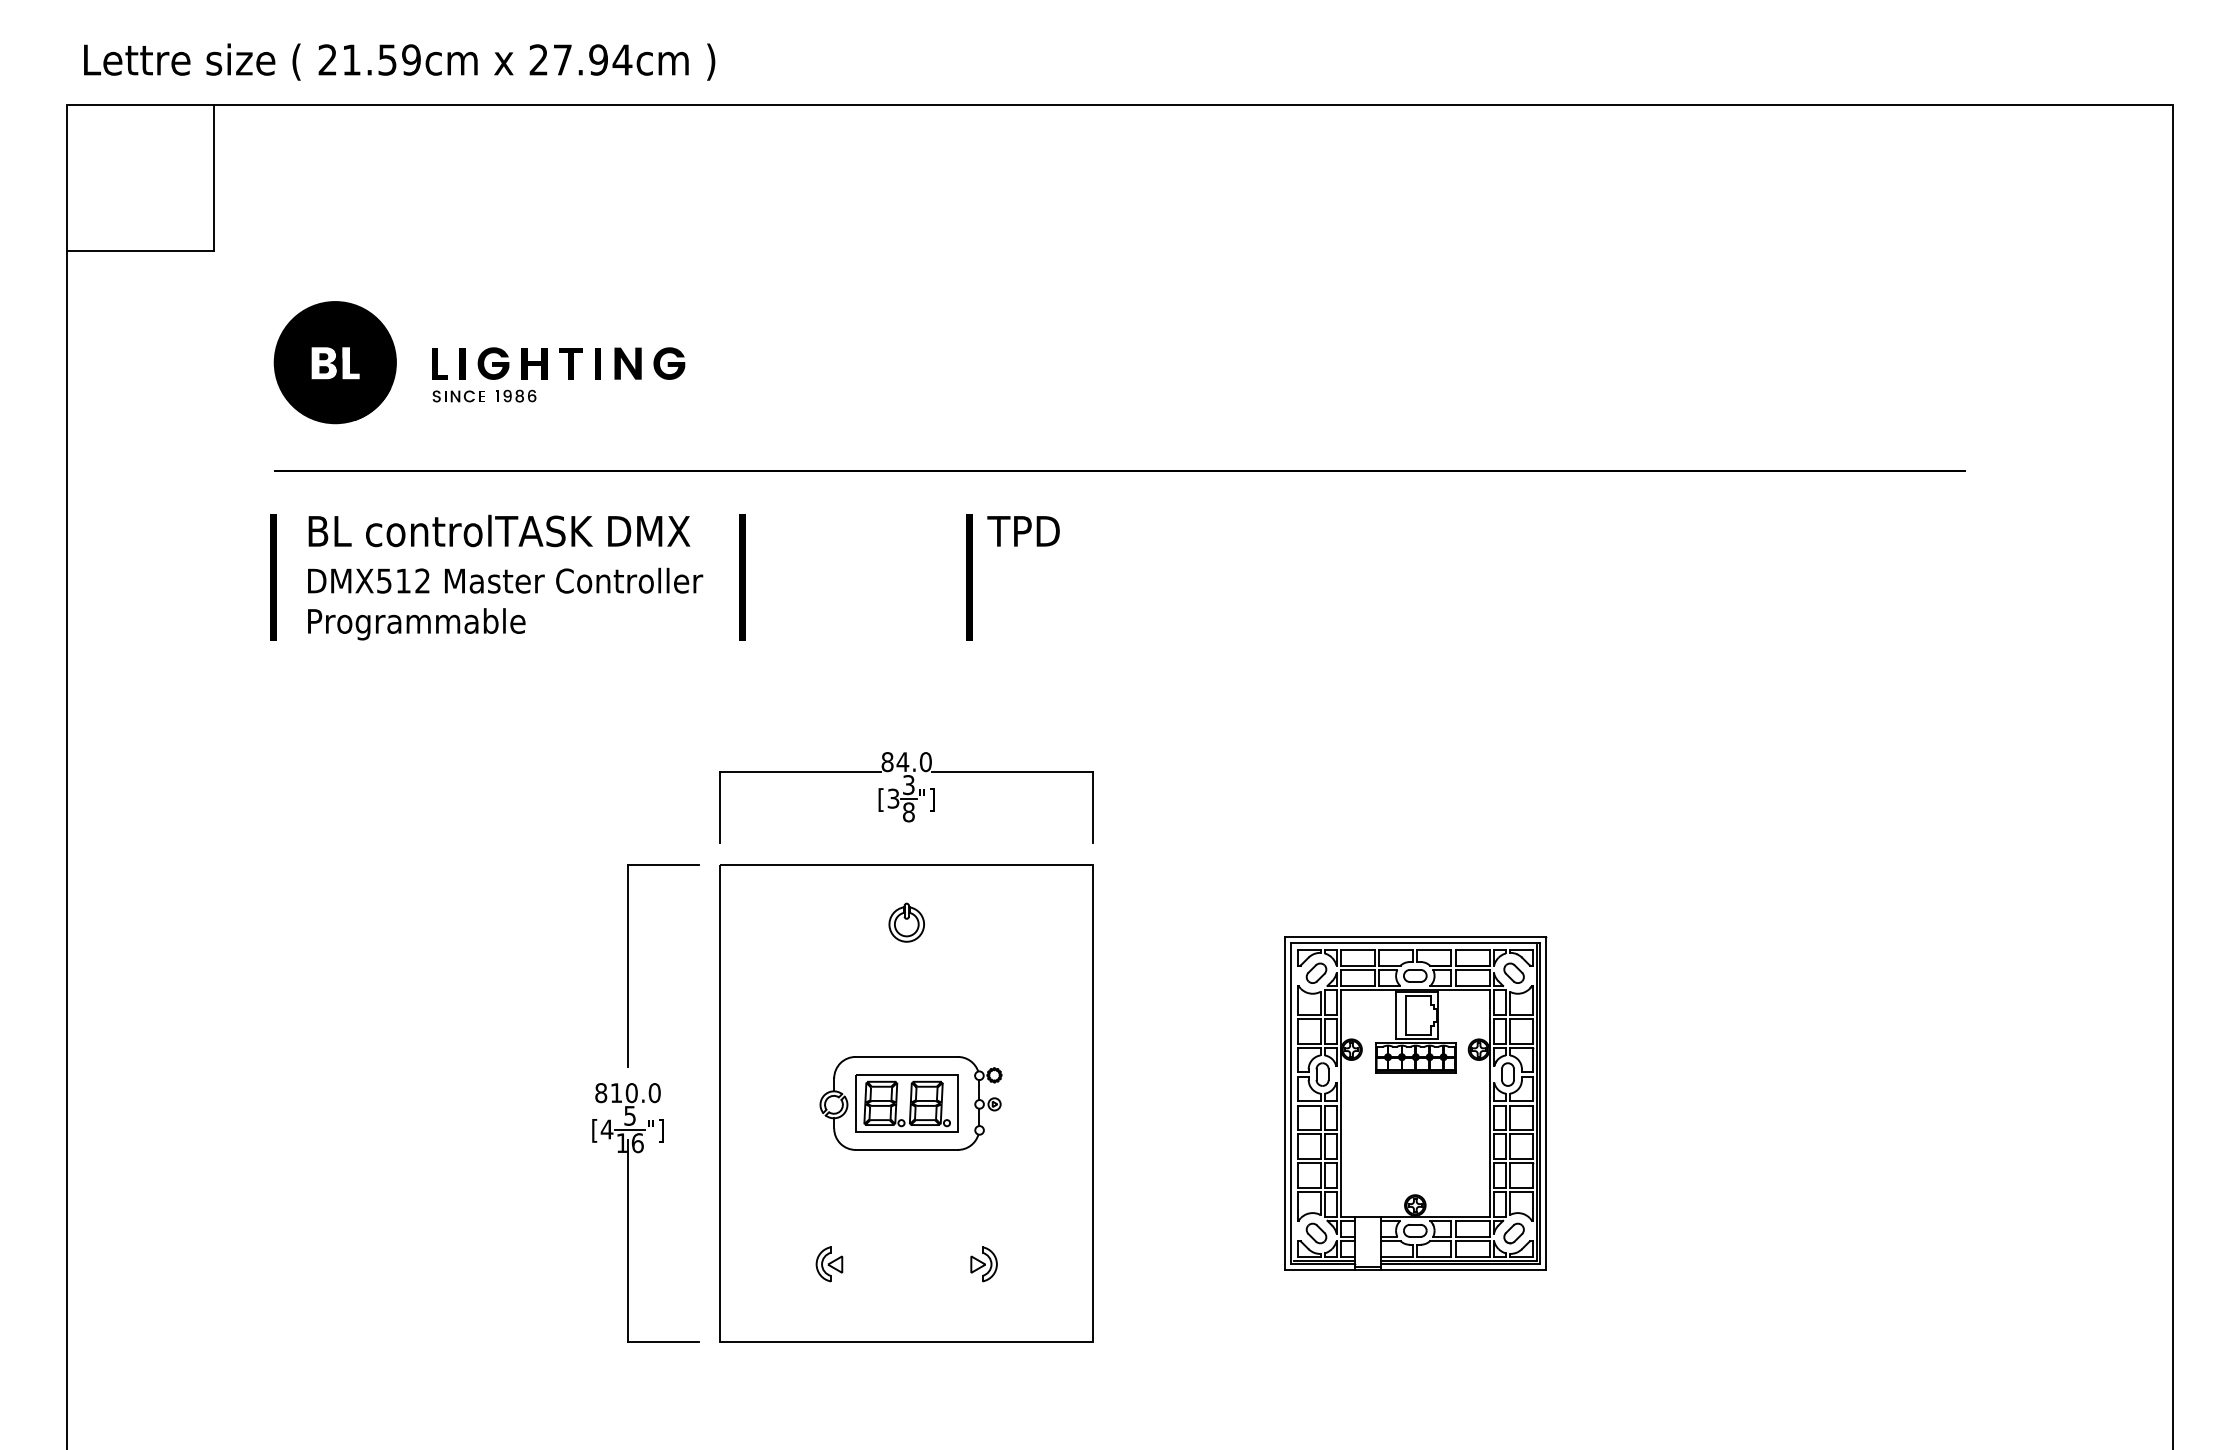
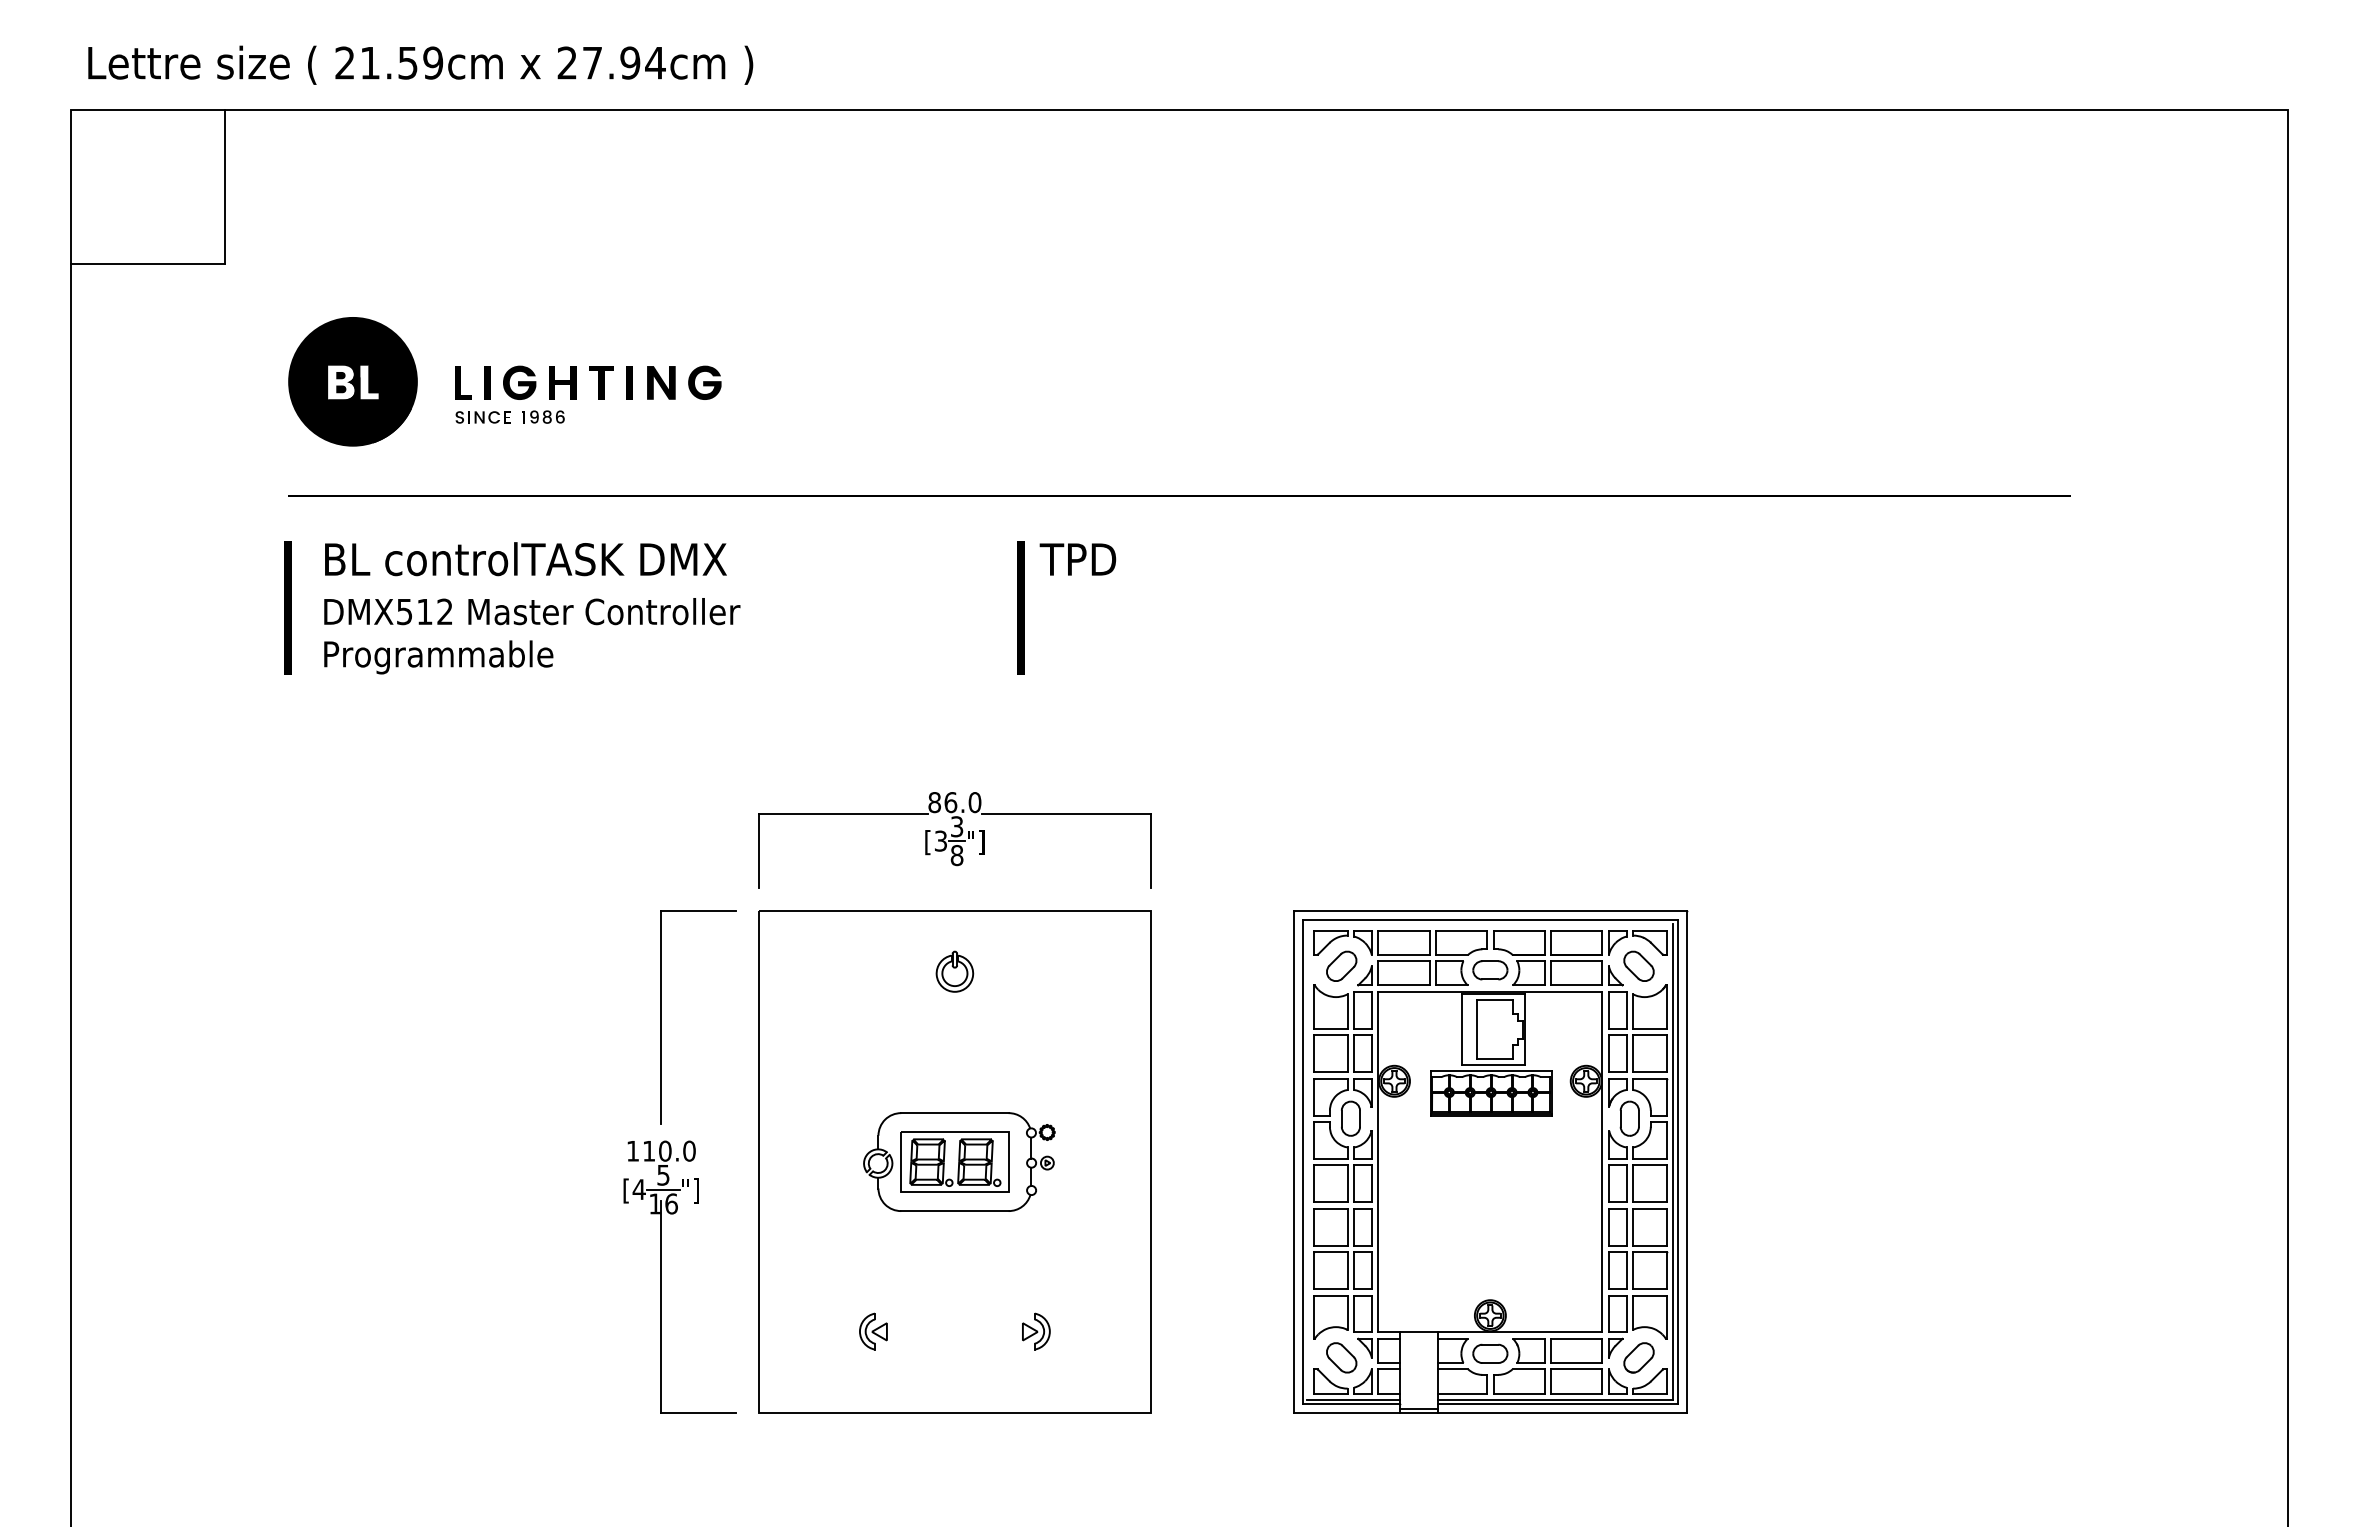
line: (742, 576) -> (781, 607), removed
text: (902, 762) -> (950, 802), 84.0 -> 86.0
text: (600, 1092) -> (632, 1150), 810.0 -> 110.0
part: (1415, 1102) -> (1490, 1161), size x1.43

